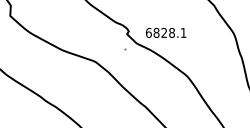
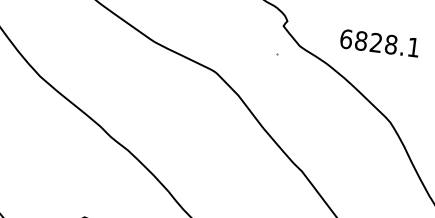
text: (166, 32) -> (380, 42), moved

